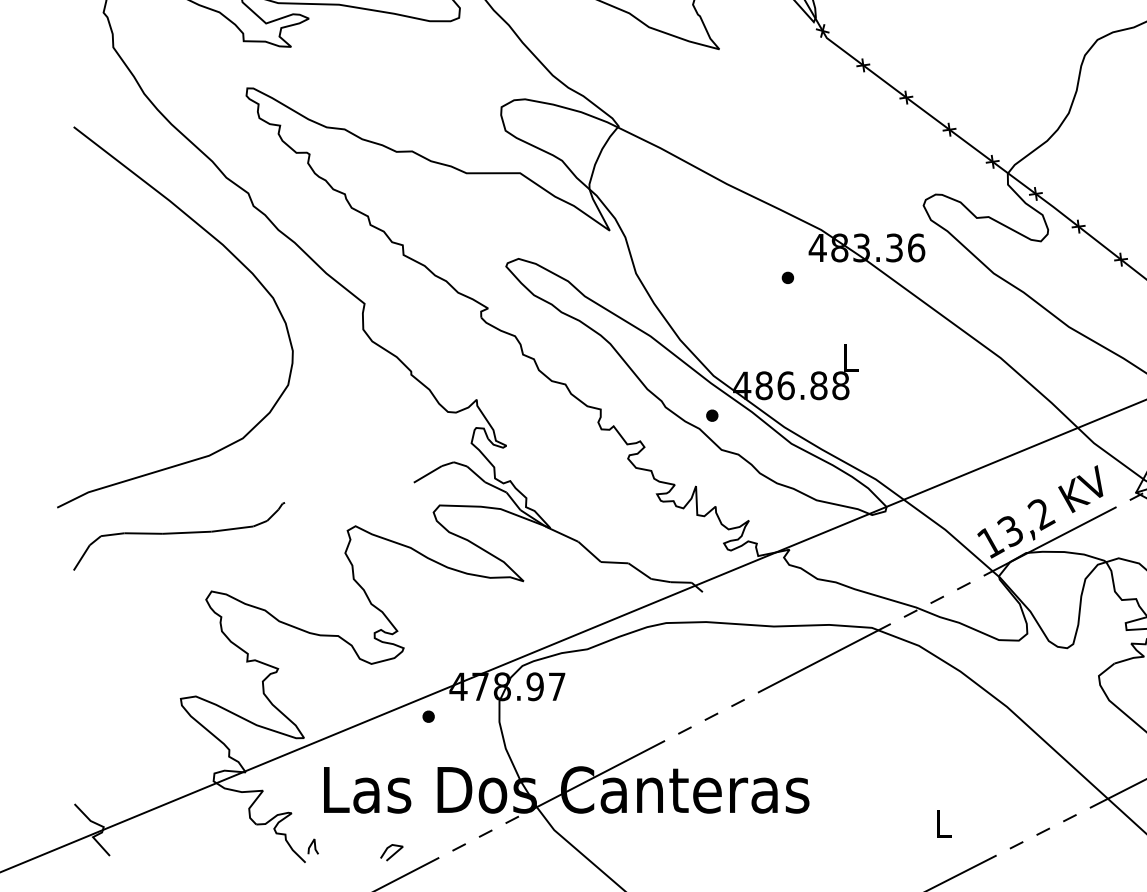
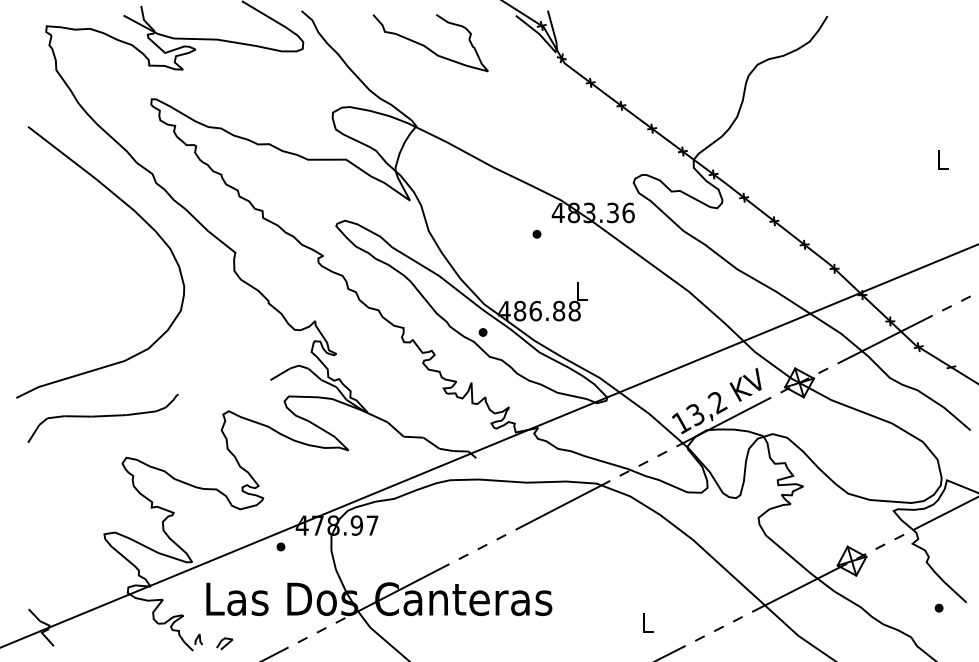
line: (392, 853) -> (225, 644), moved

